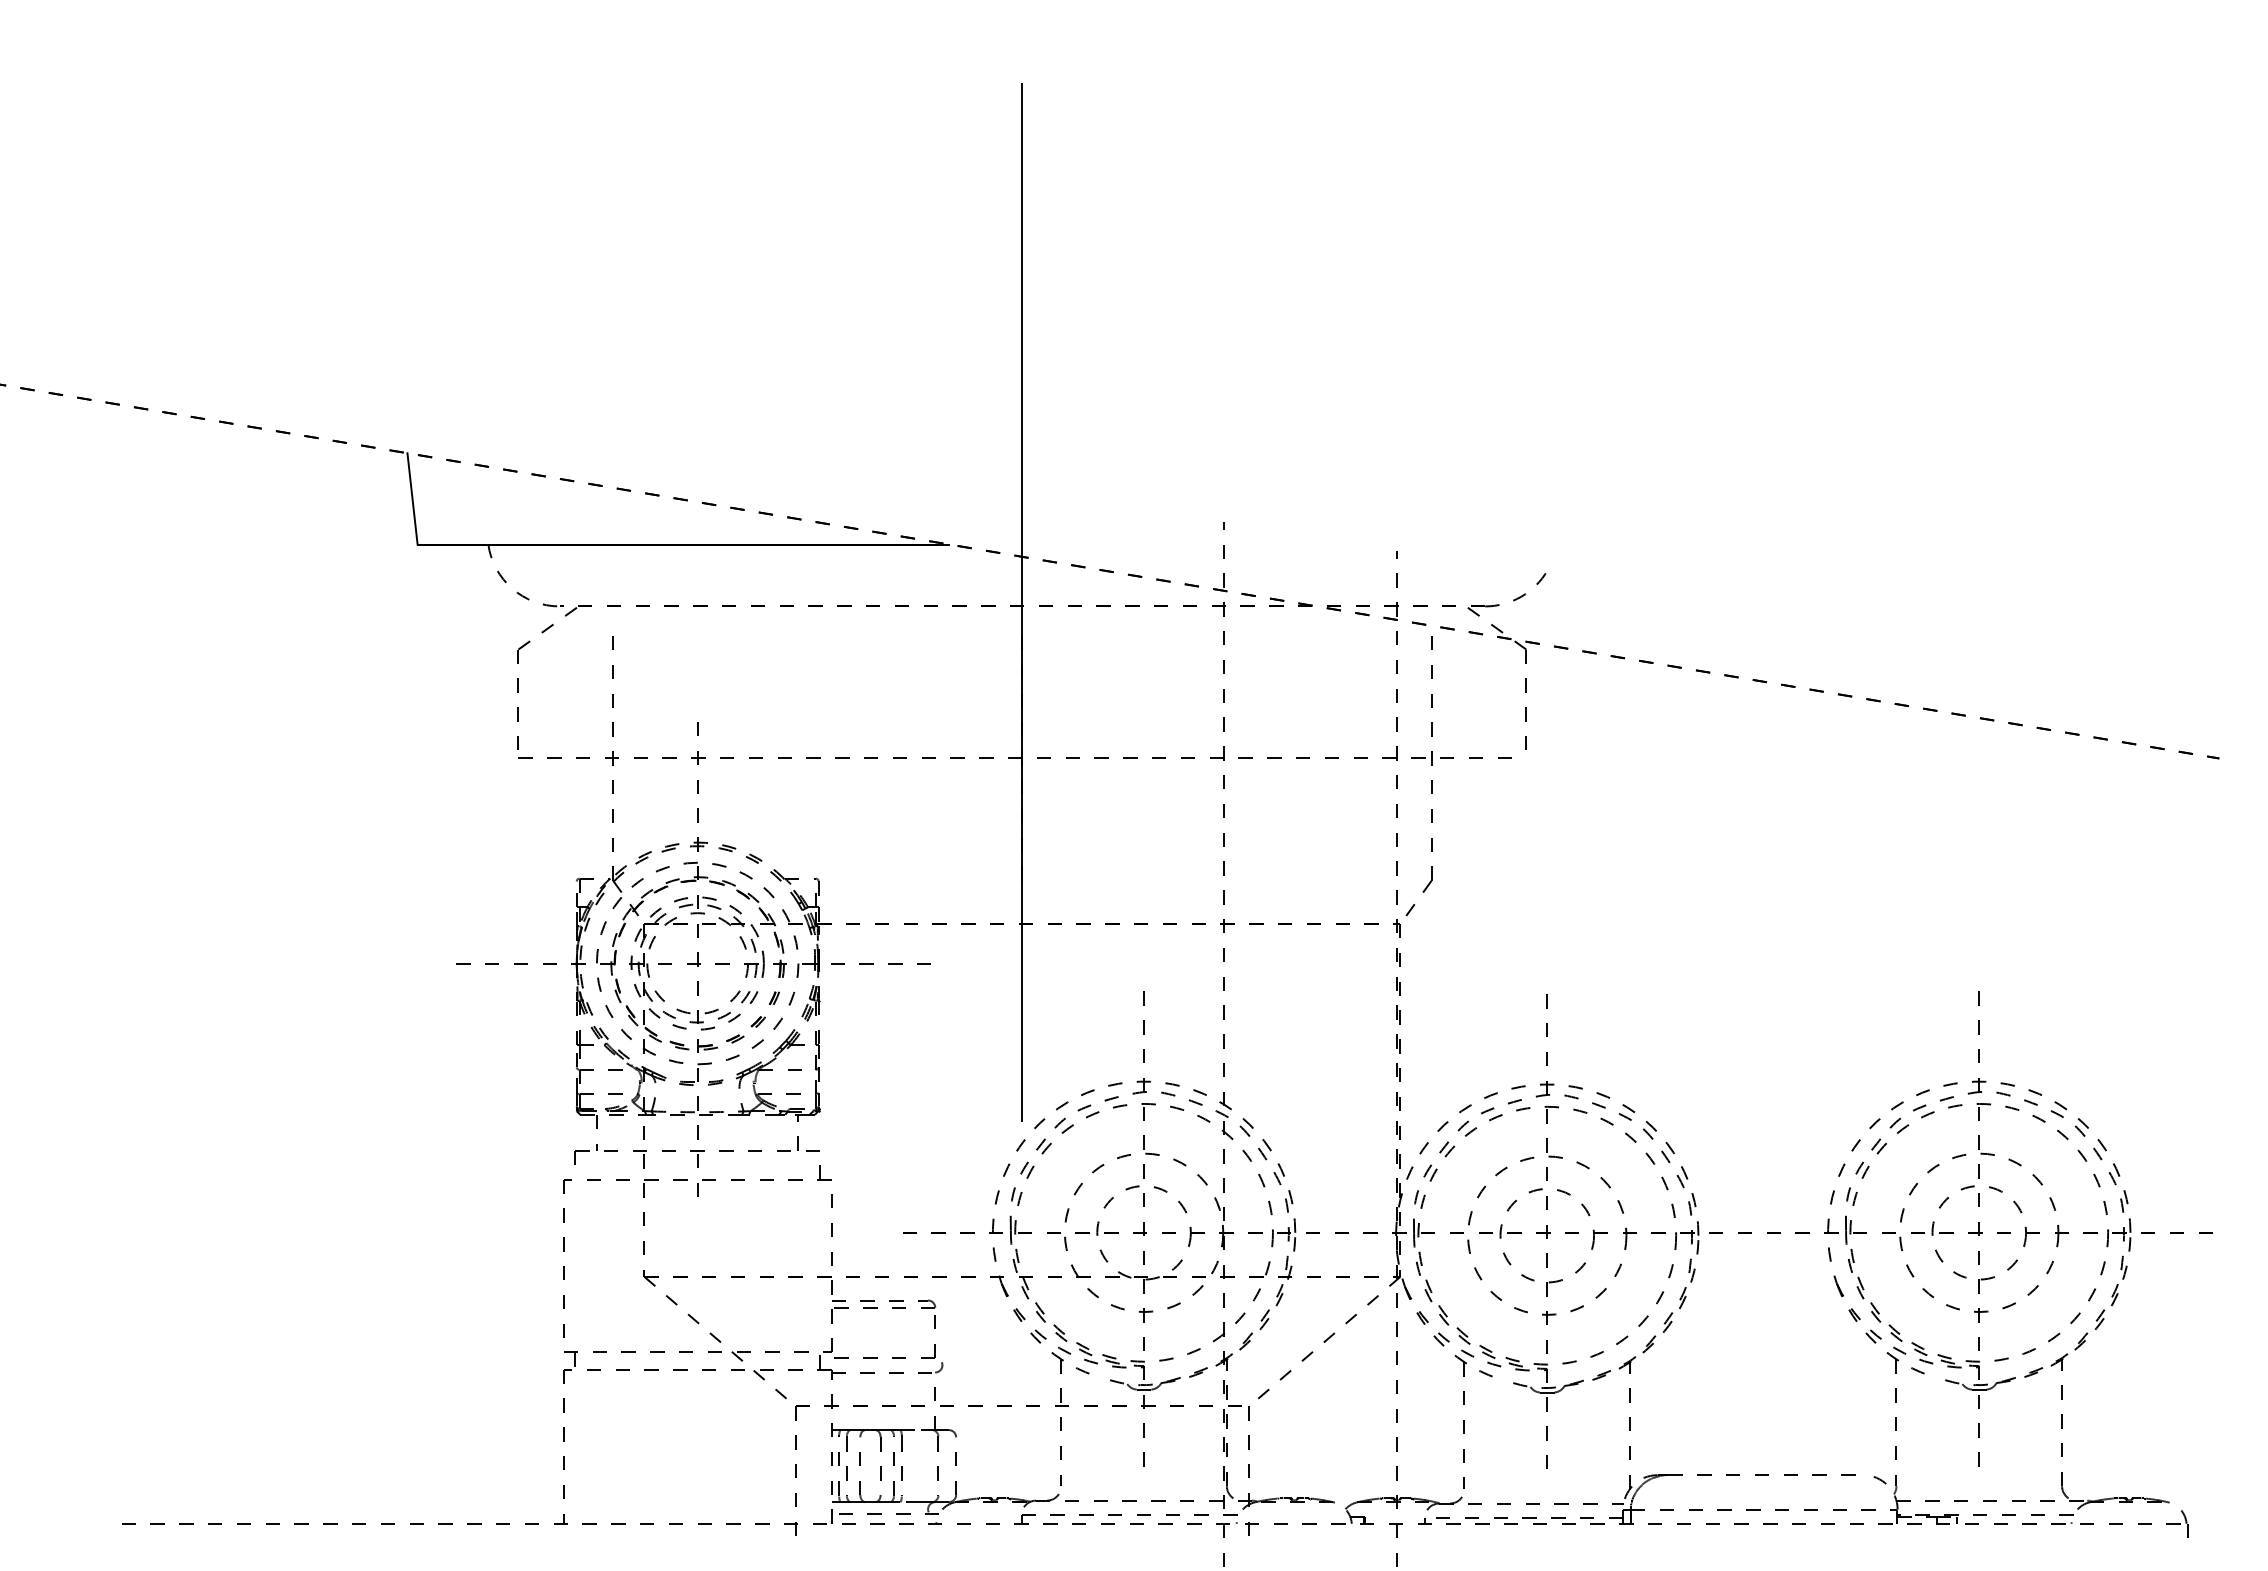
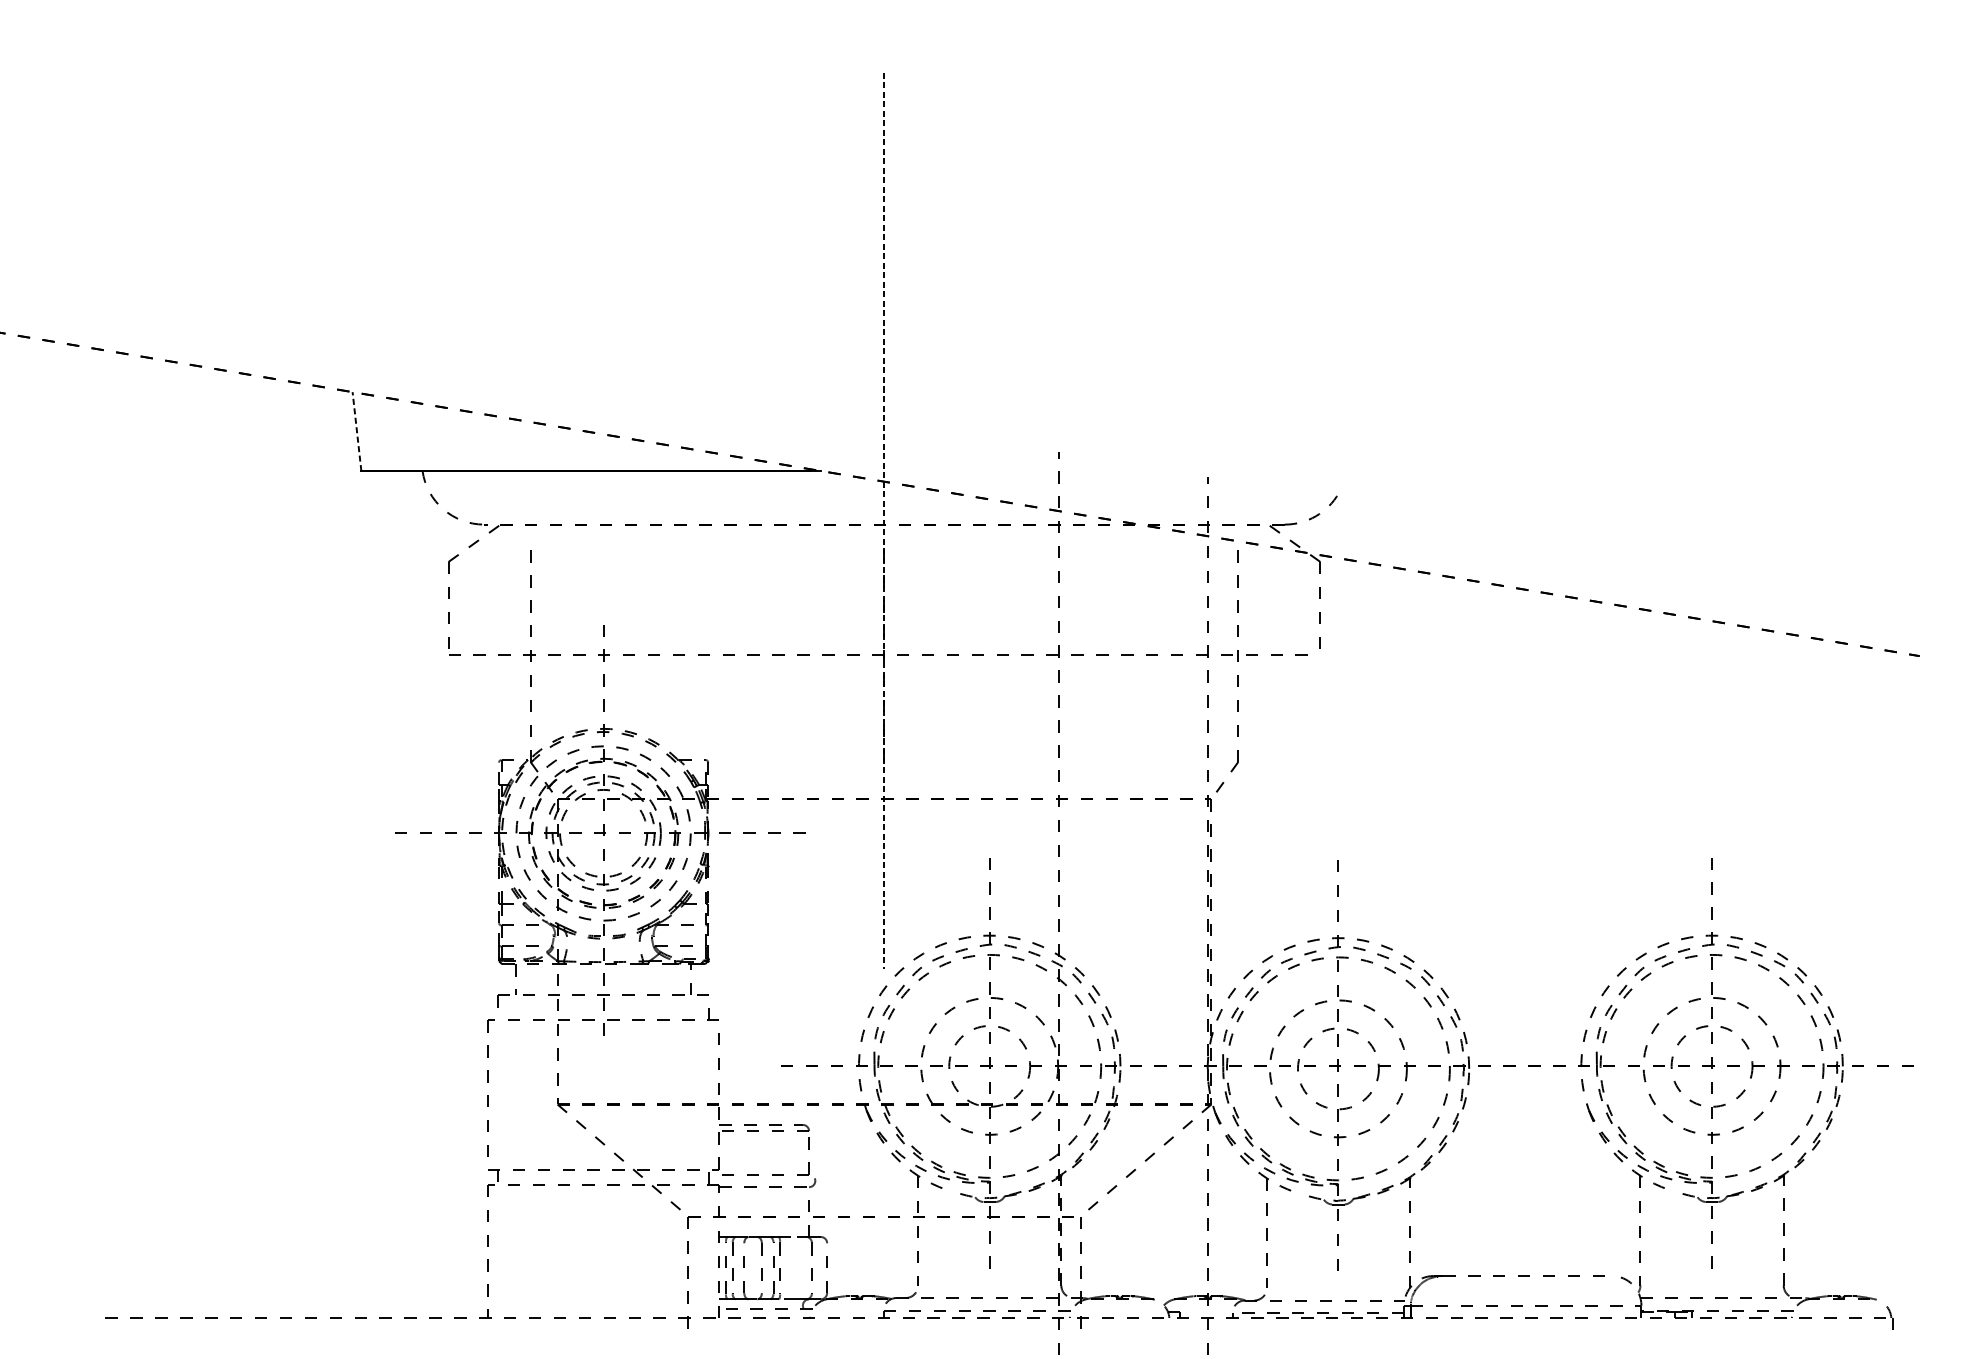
line: (412, 498) -> (356, 431), solid -> dashed
line: (1022, 602) -> (884, 521), solid -> dashed

